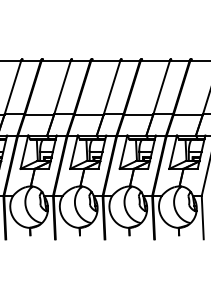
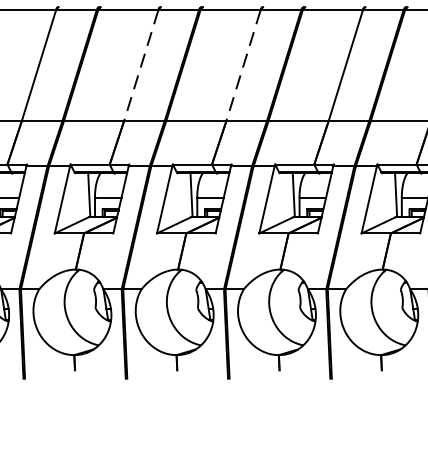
line: (62, 88) -> (141, 67), solid -> dashed
line: (111, 88) -> (242, 67), solid -> dashed

